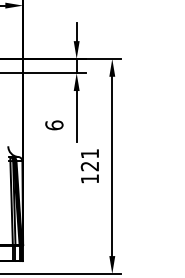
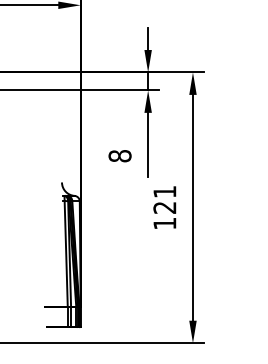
text: (53, 124) -> (119, 155), 6 -> 8

